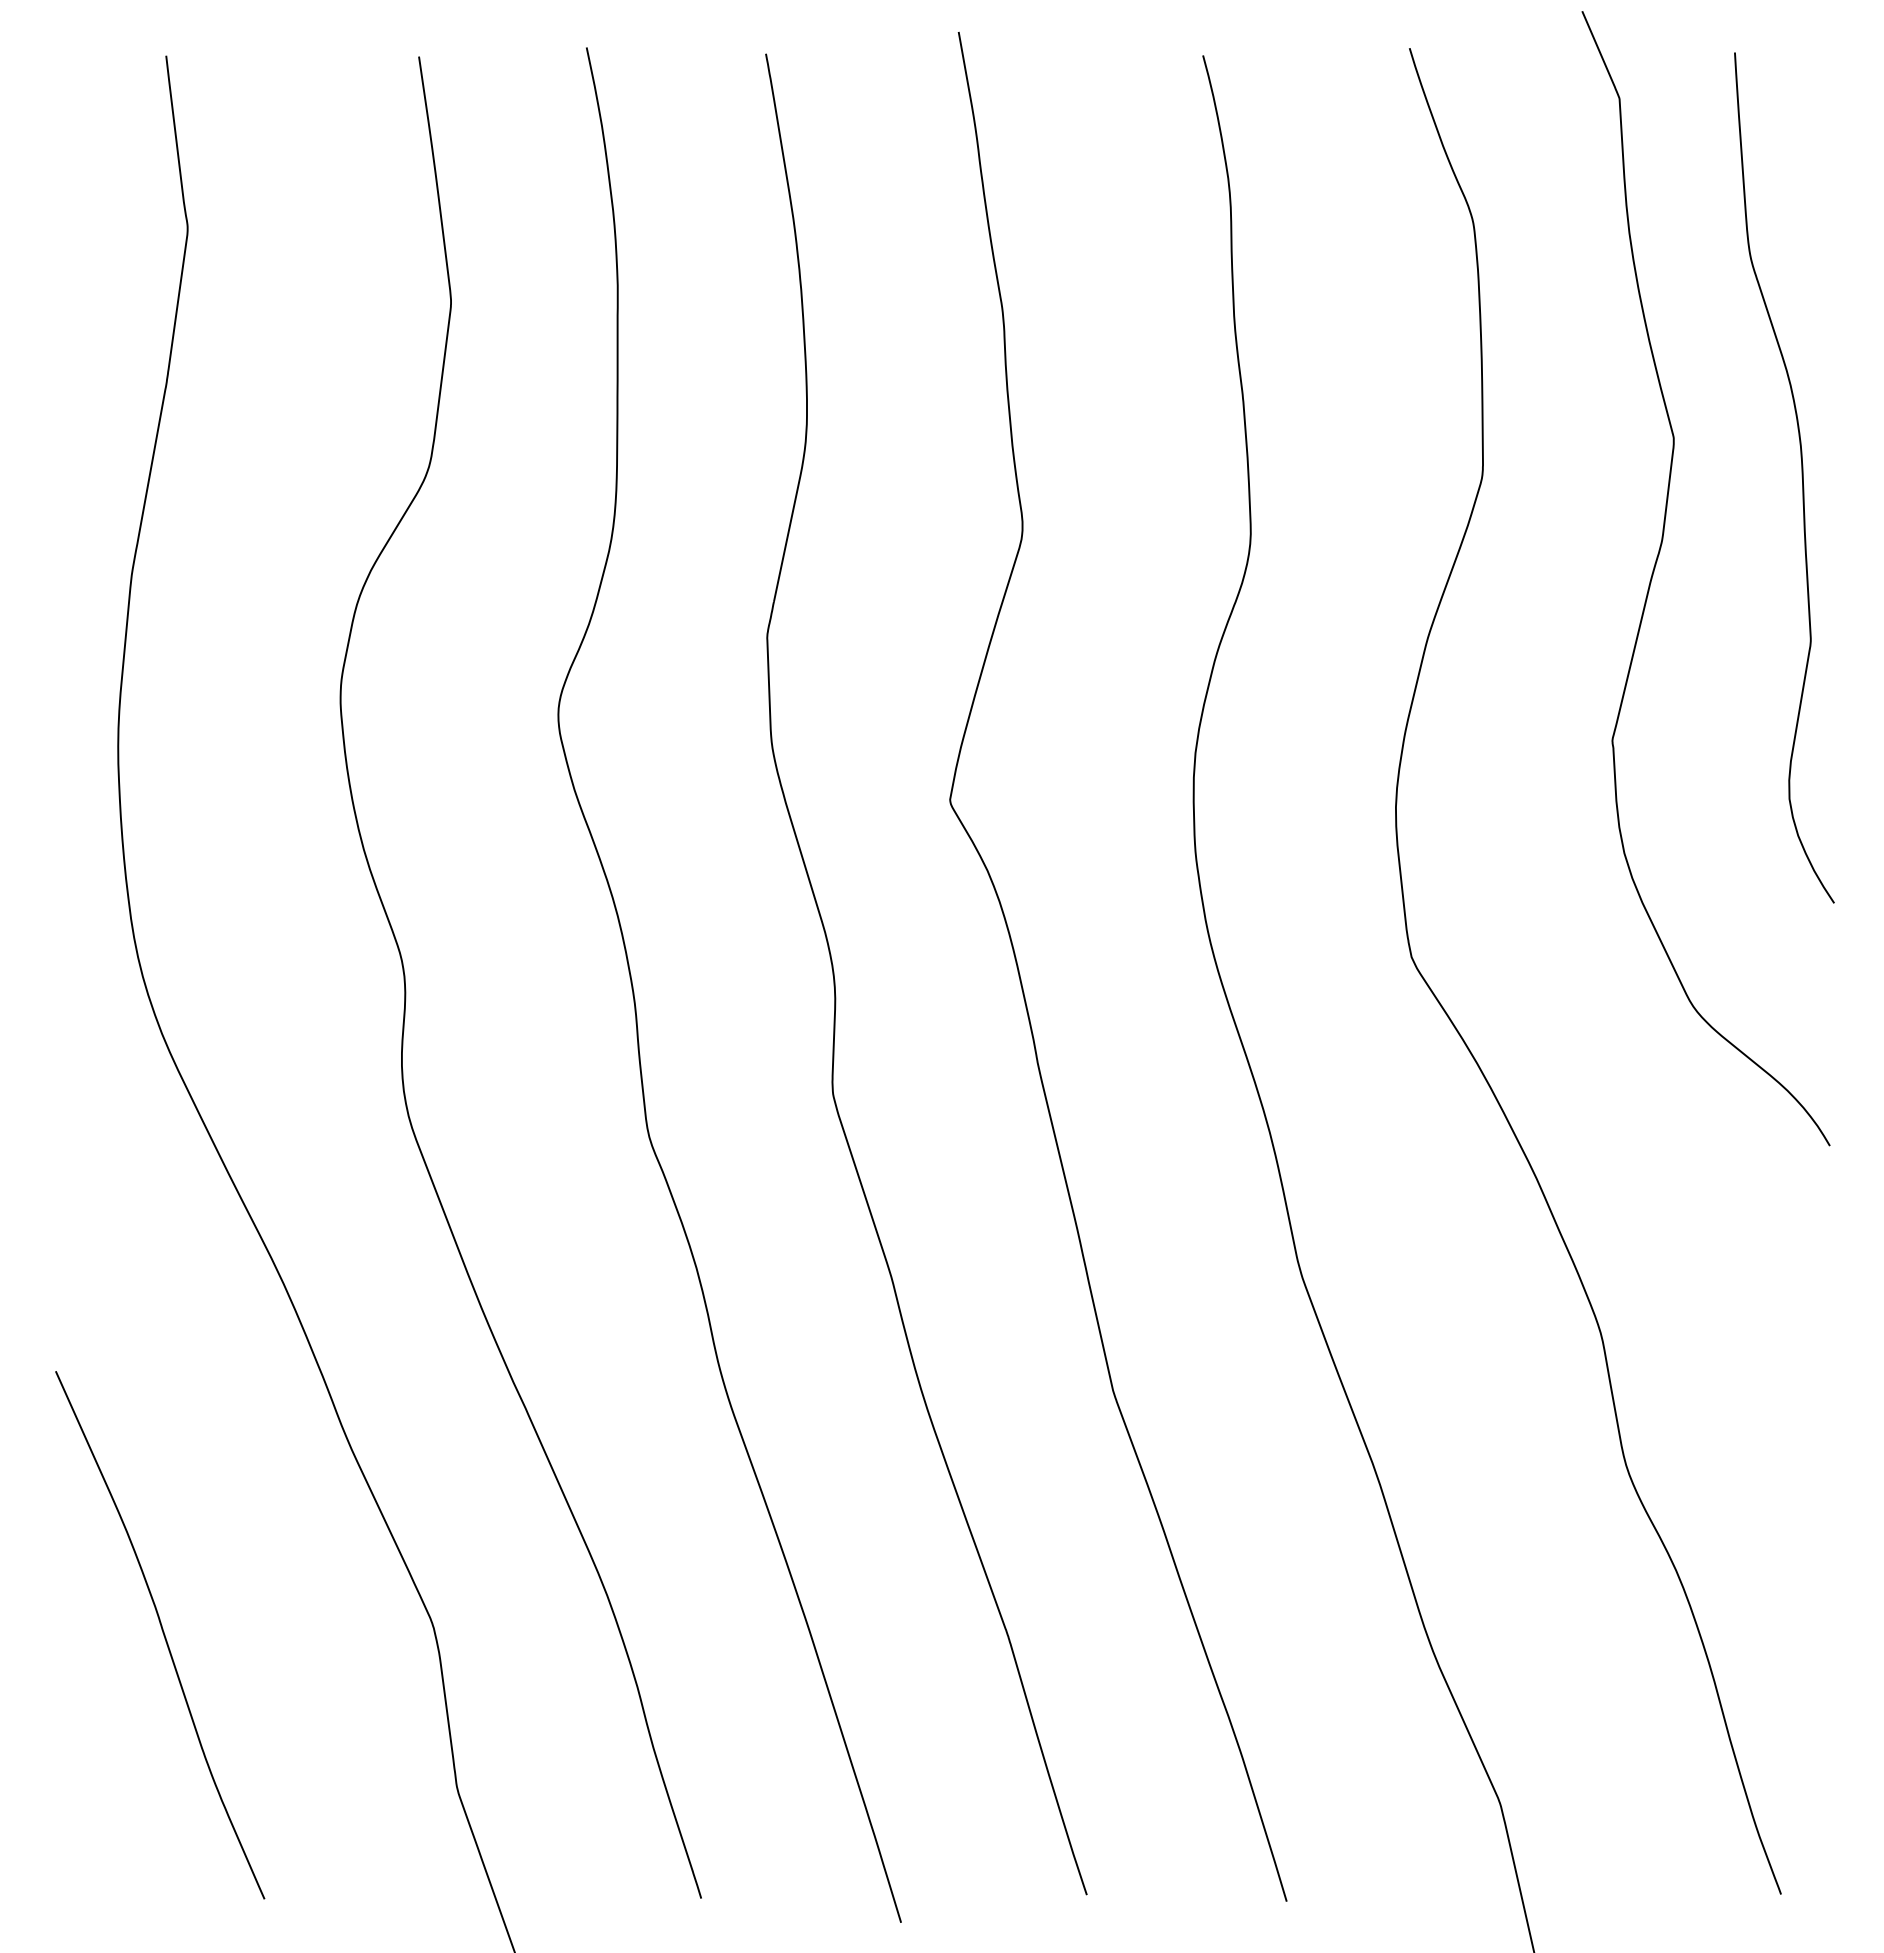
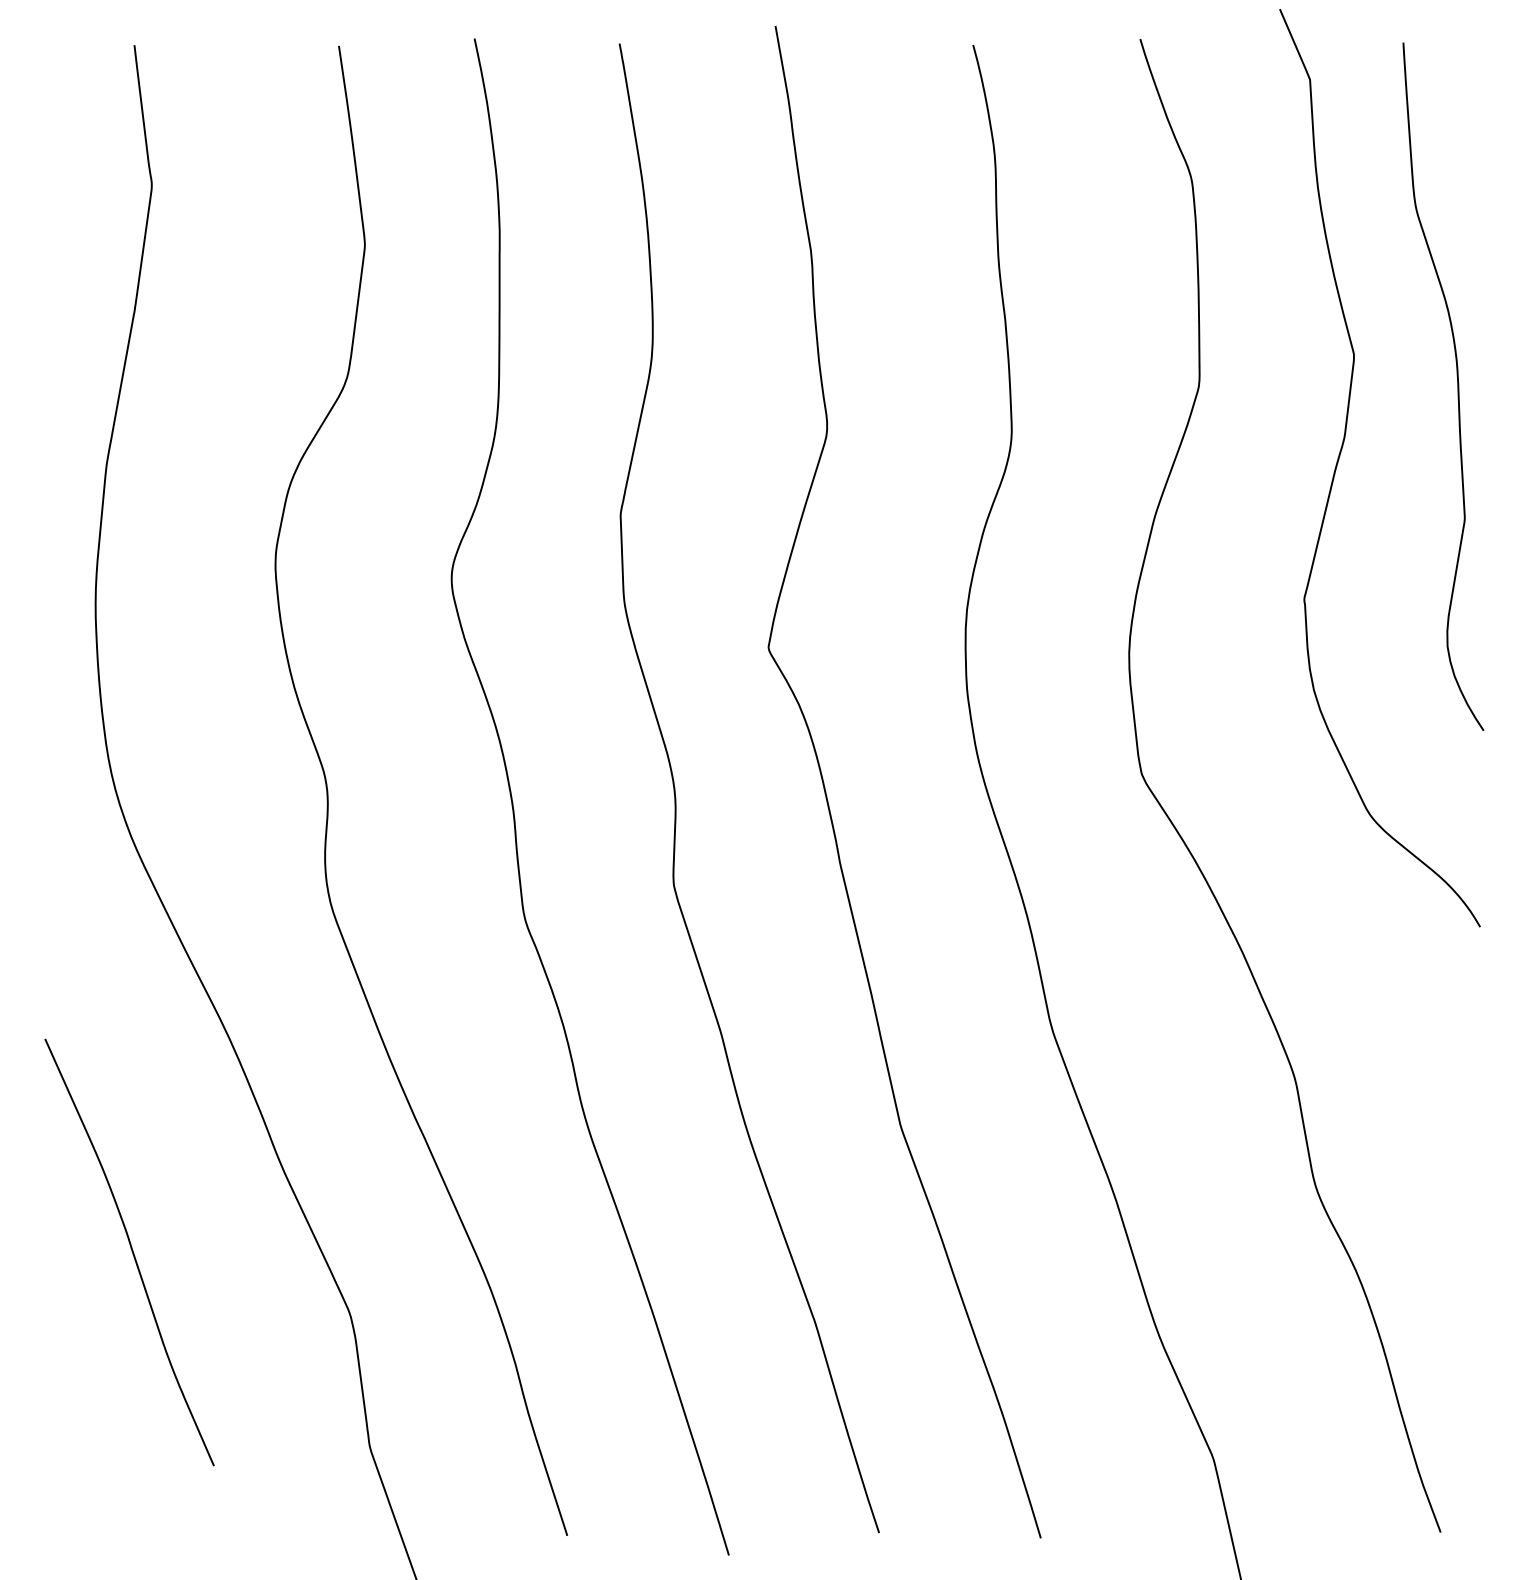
curve: (162, 1633) -> (131, 1251), moved

